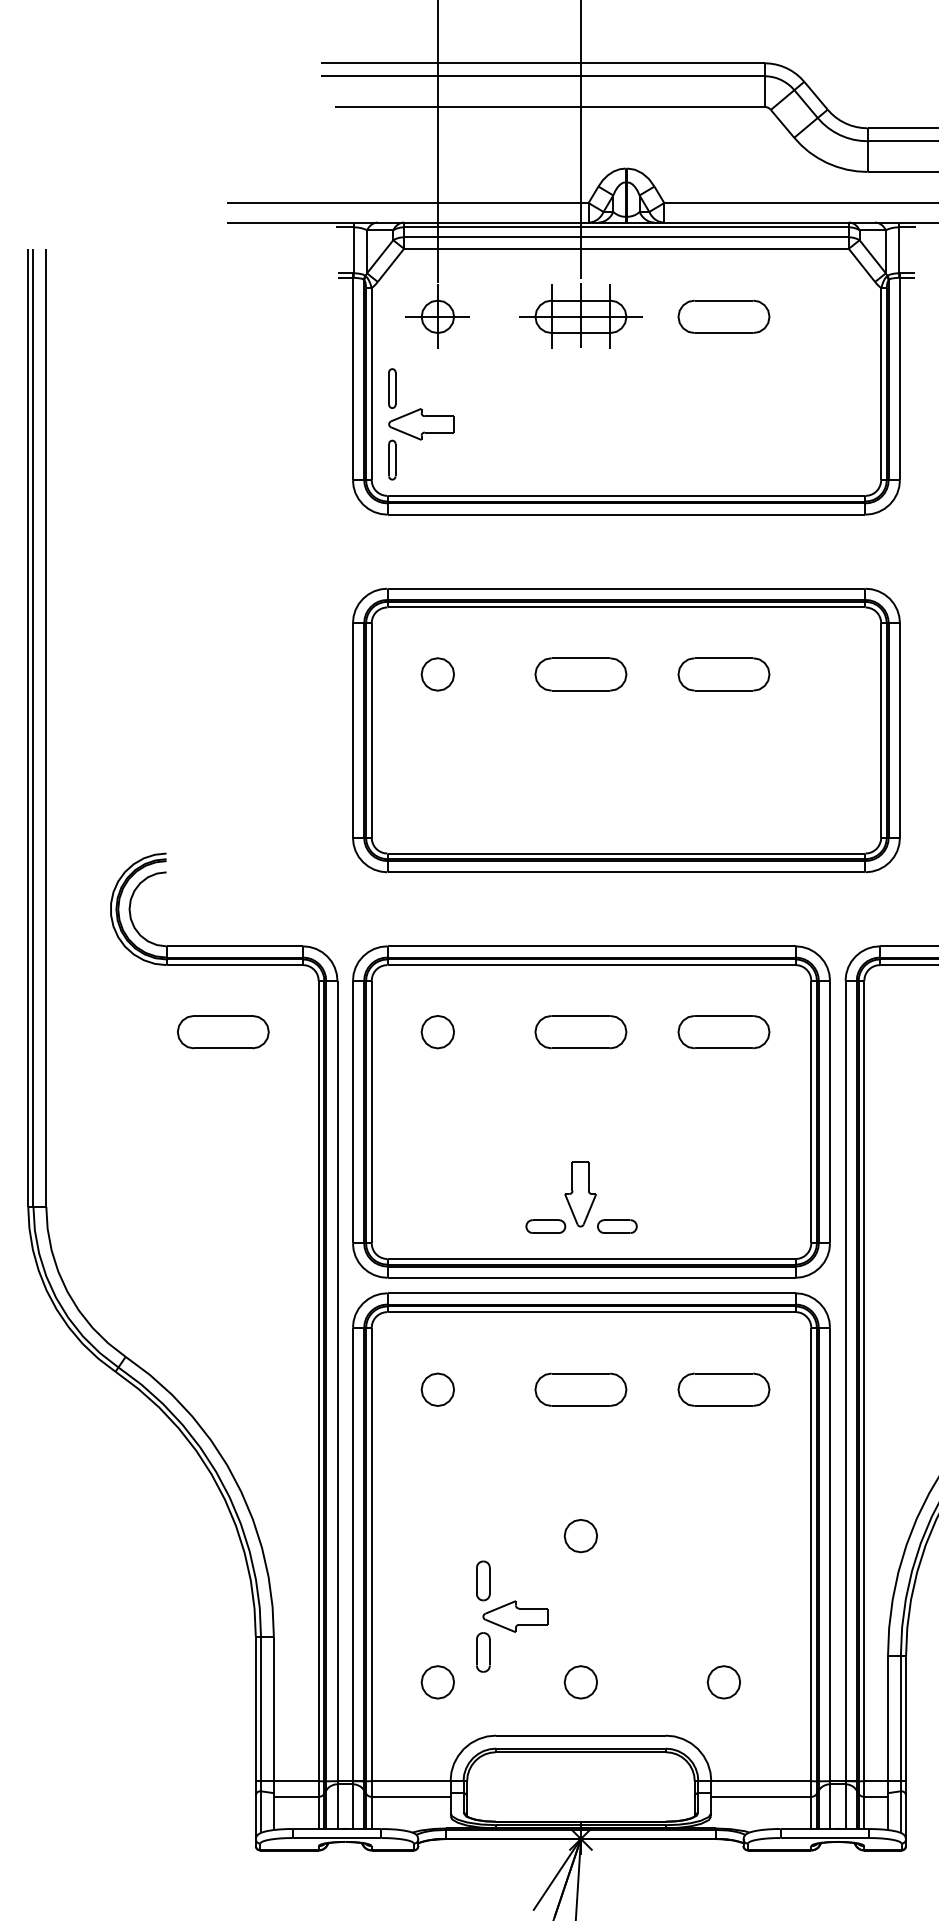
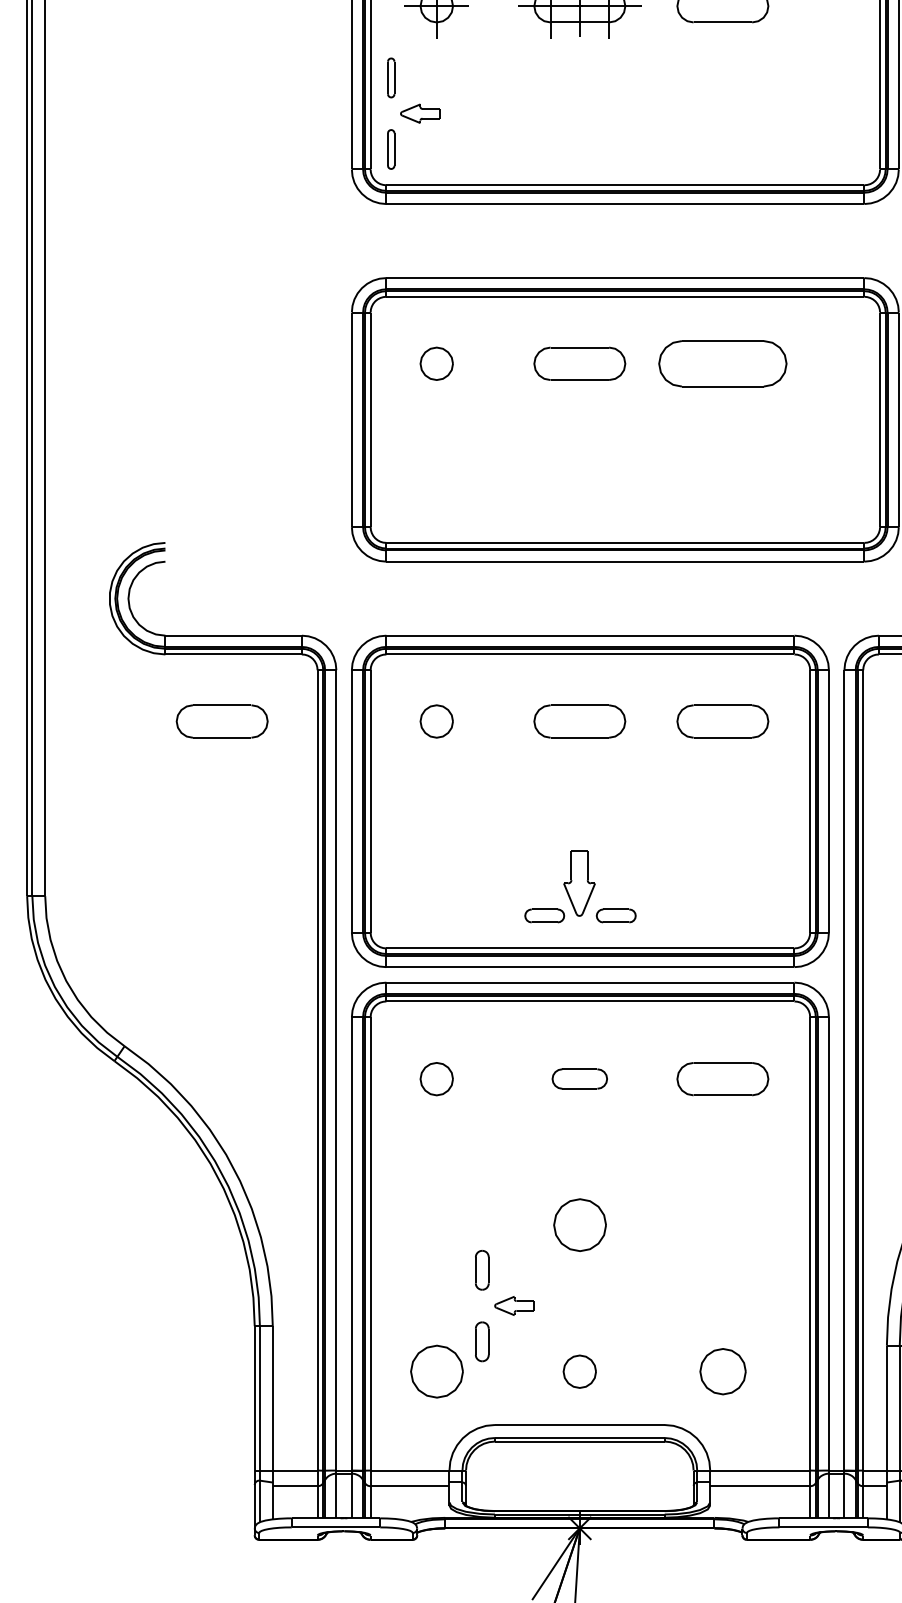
part: (421, 424) -> (420, 113), size x0.6
part: (723, 674) -> (722, 363), size x1.4
part: (580, 1389) -> (579, 1078), size x0.6
part: (580, 1536) -> (579, 1225), size x1.6
part: (515, 1616) -> (514, 1305), size x0.6
part: (437, 1682) -> (436, 1371), size x1.6
part: (723, 1682) -> (722, 1371), size x1.4

